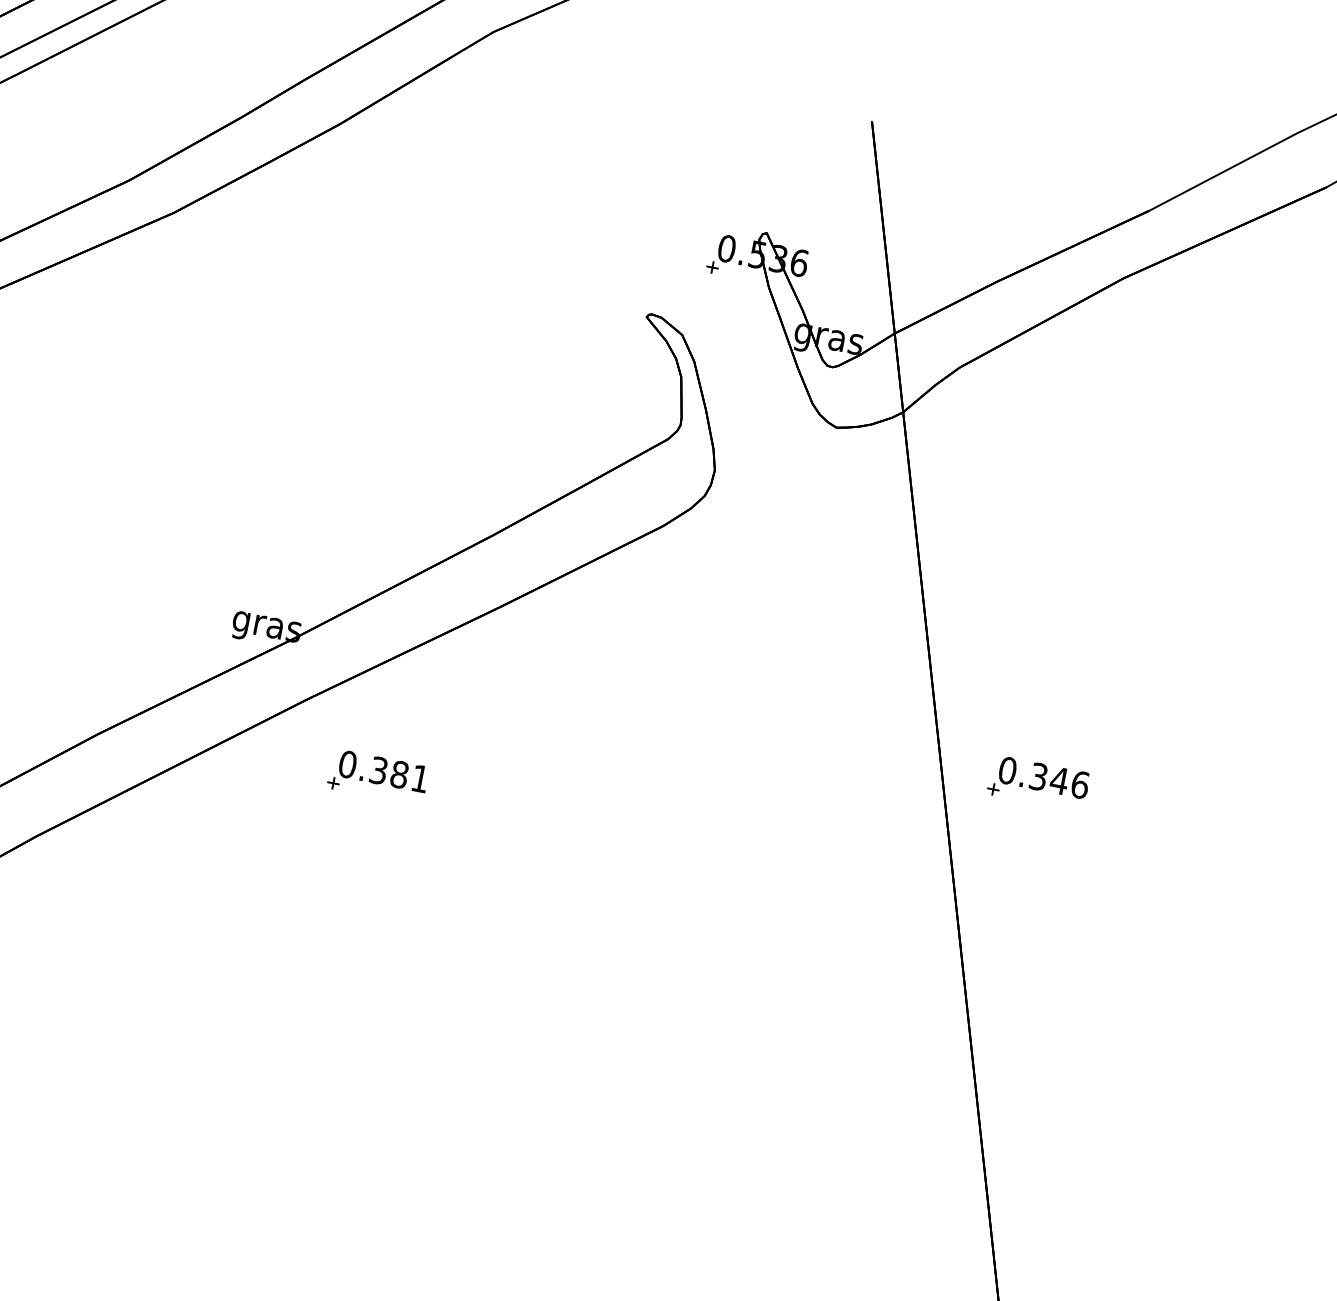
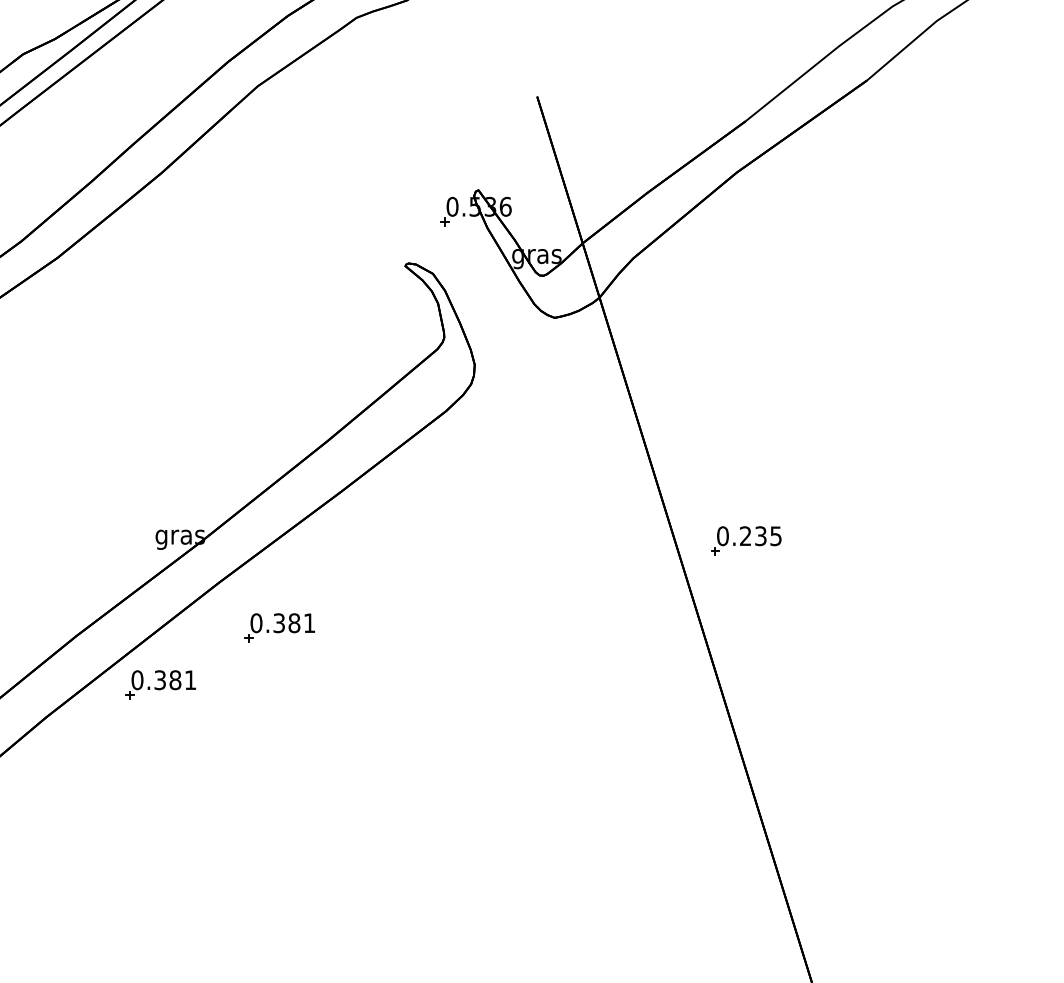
text: (1060, 781) -> (761, 536), 0.346 -> 0.235
part: (200, 822) -> (160, 684), added

